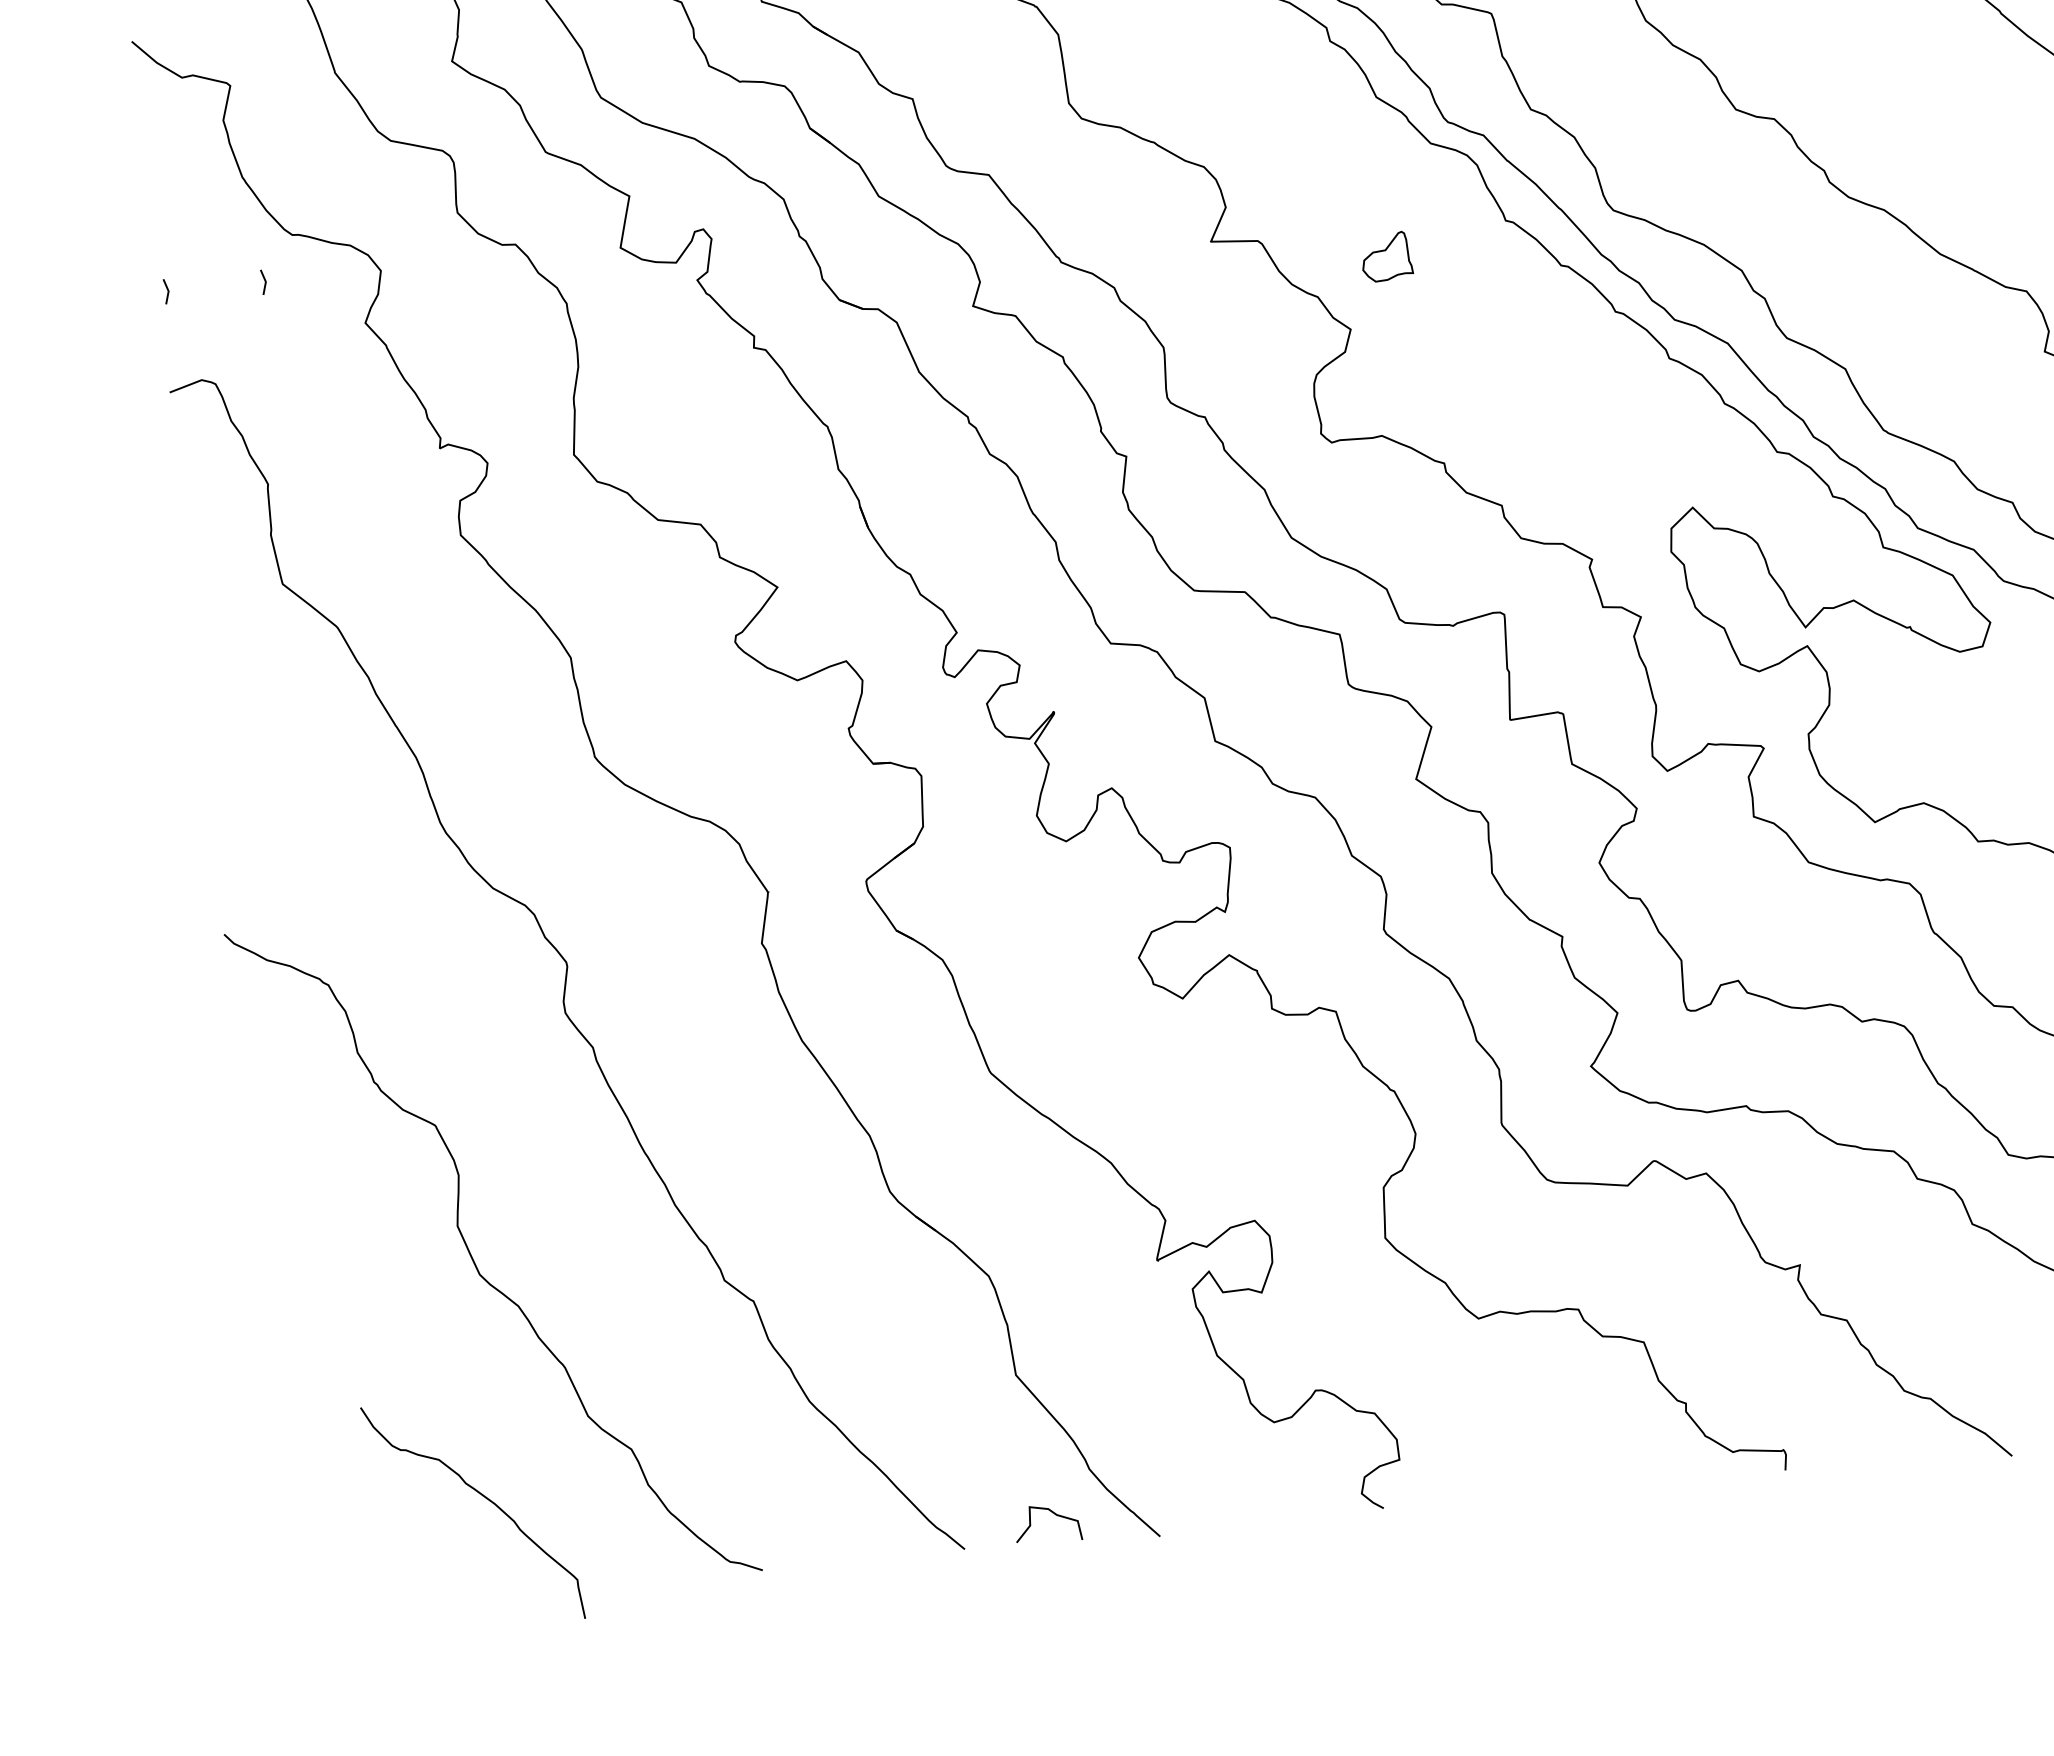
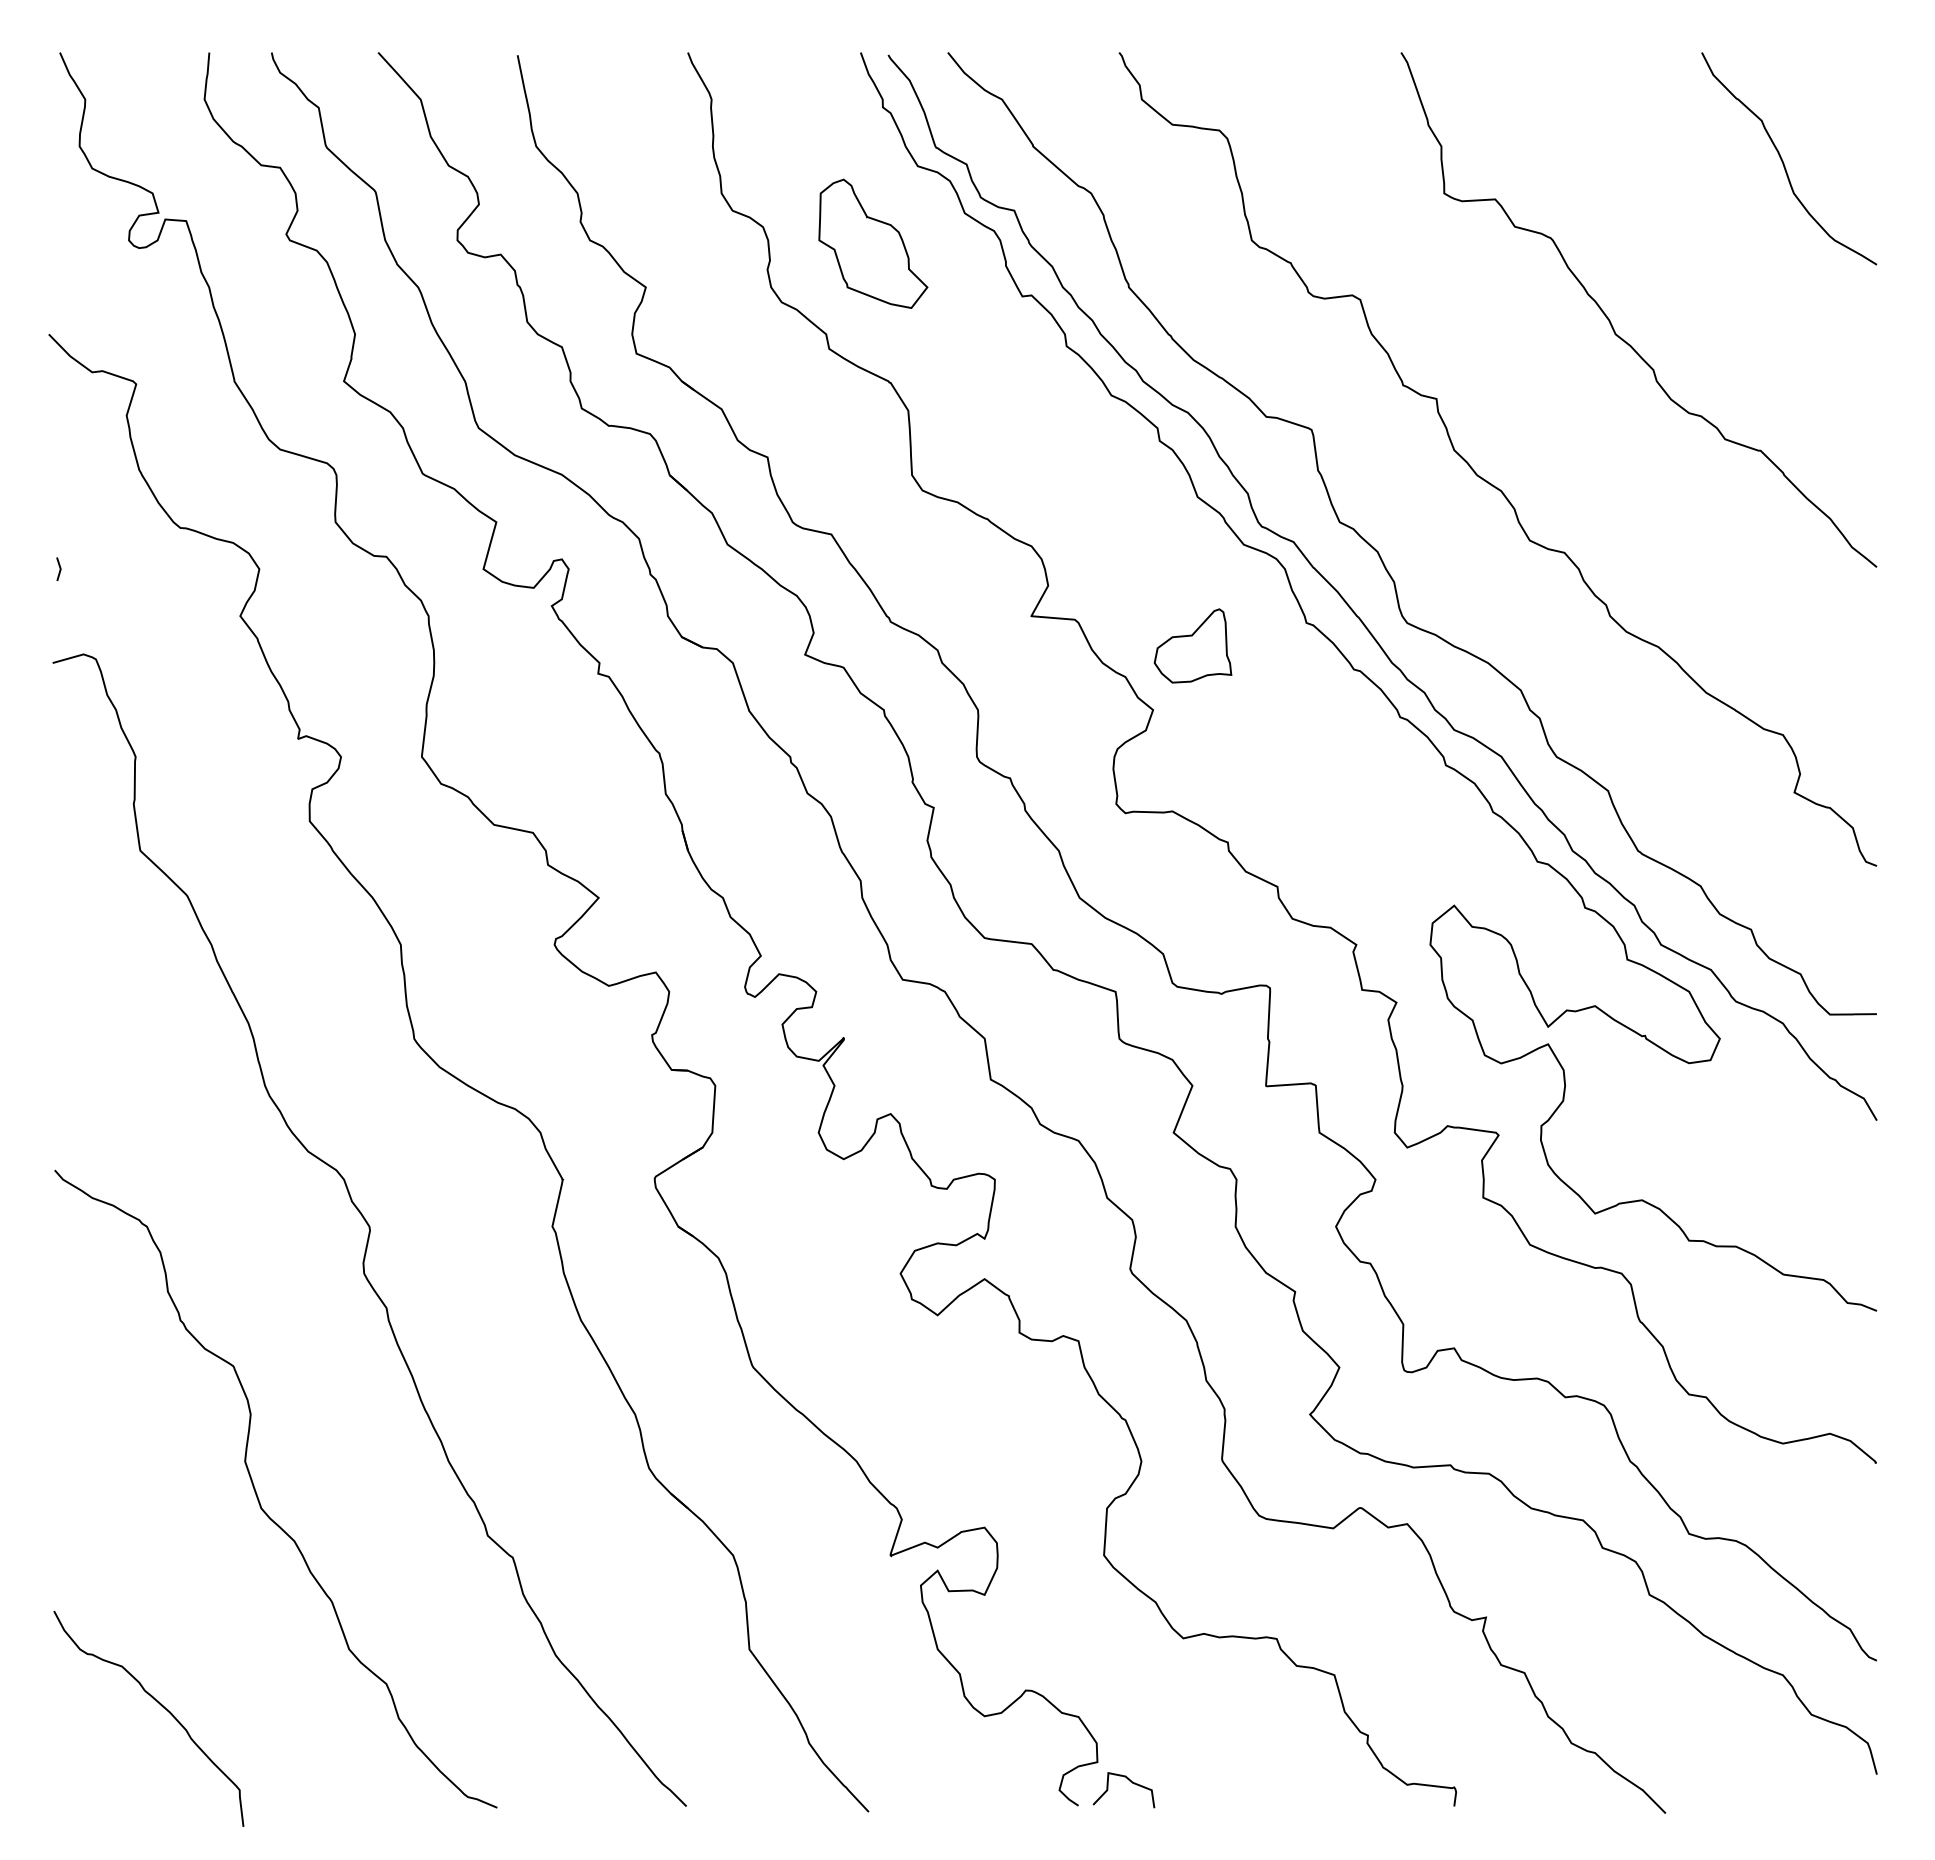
part: (1386, 256) -> (1192, 645), size x1.67
line: (264, 281) -> (150, 568), removed
curve: (484, 1497) -> (160, 1705), moved
curve: (1053, 1513) -> (1129, 1781), moved

